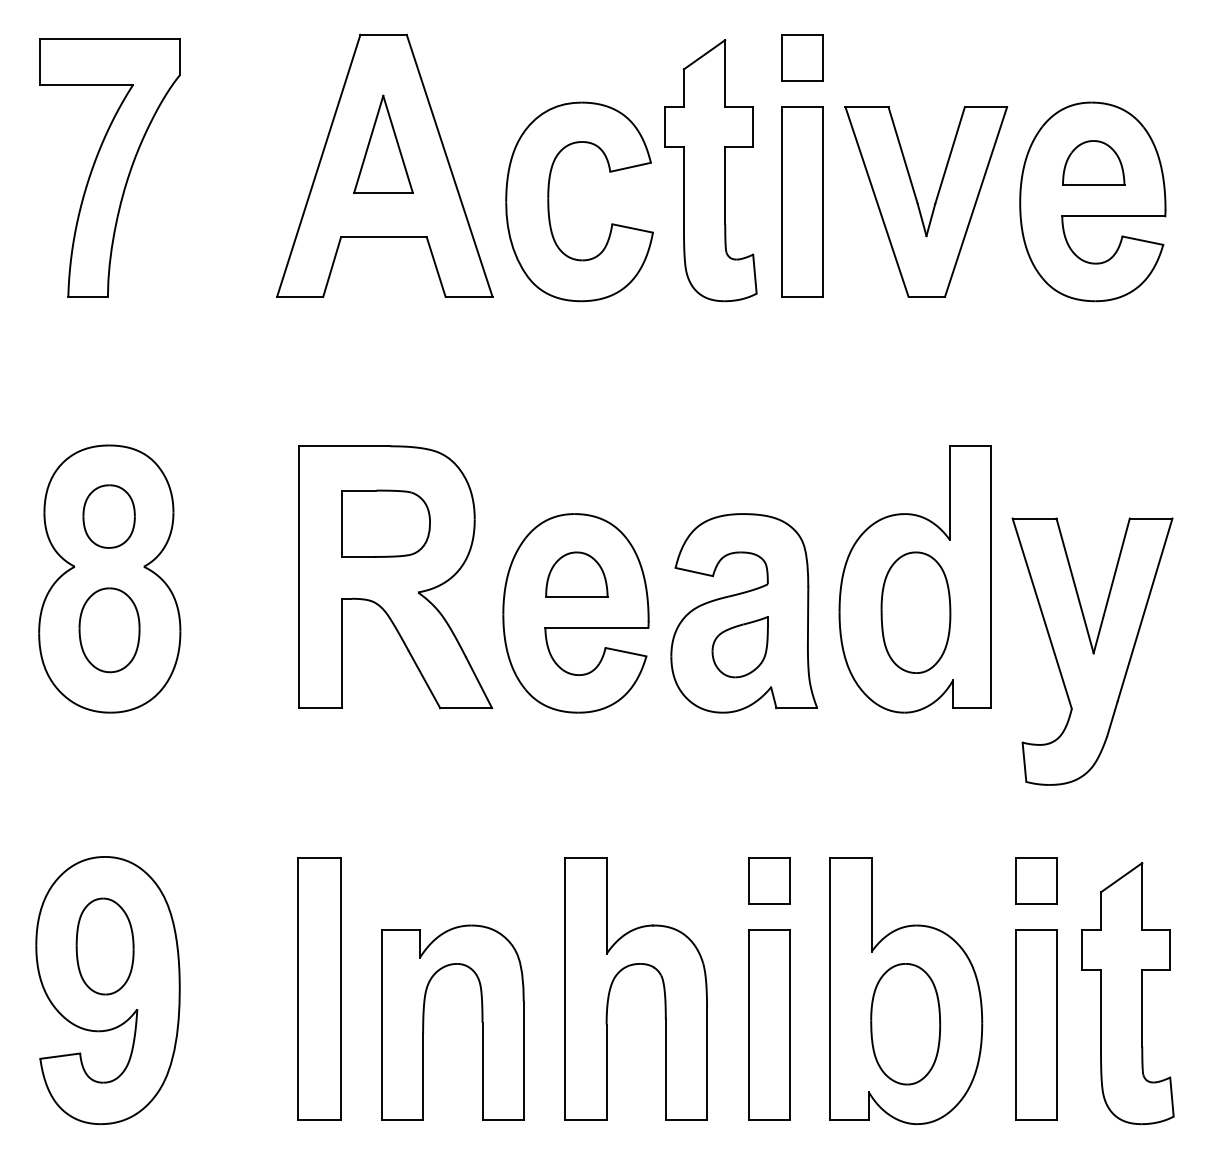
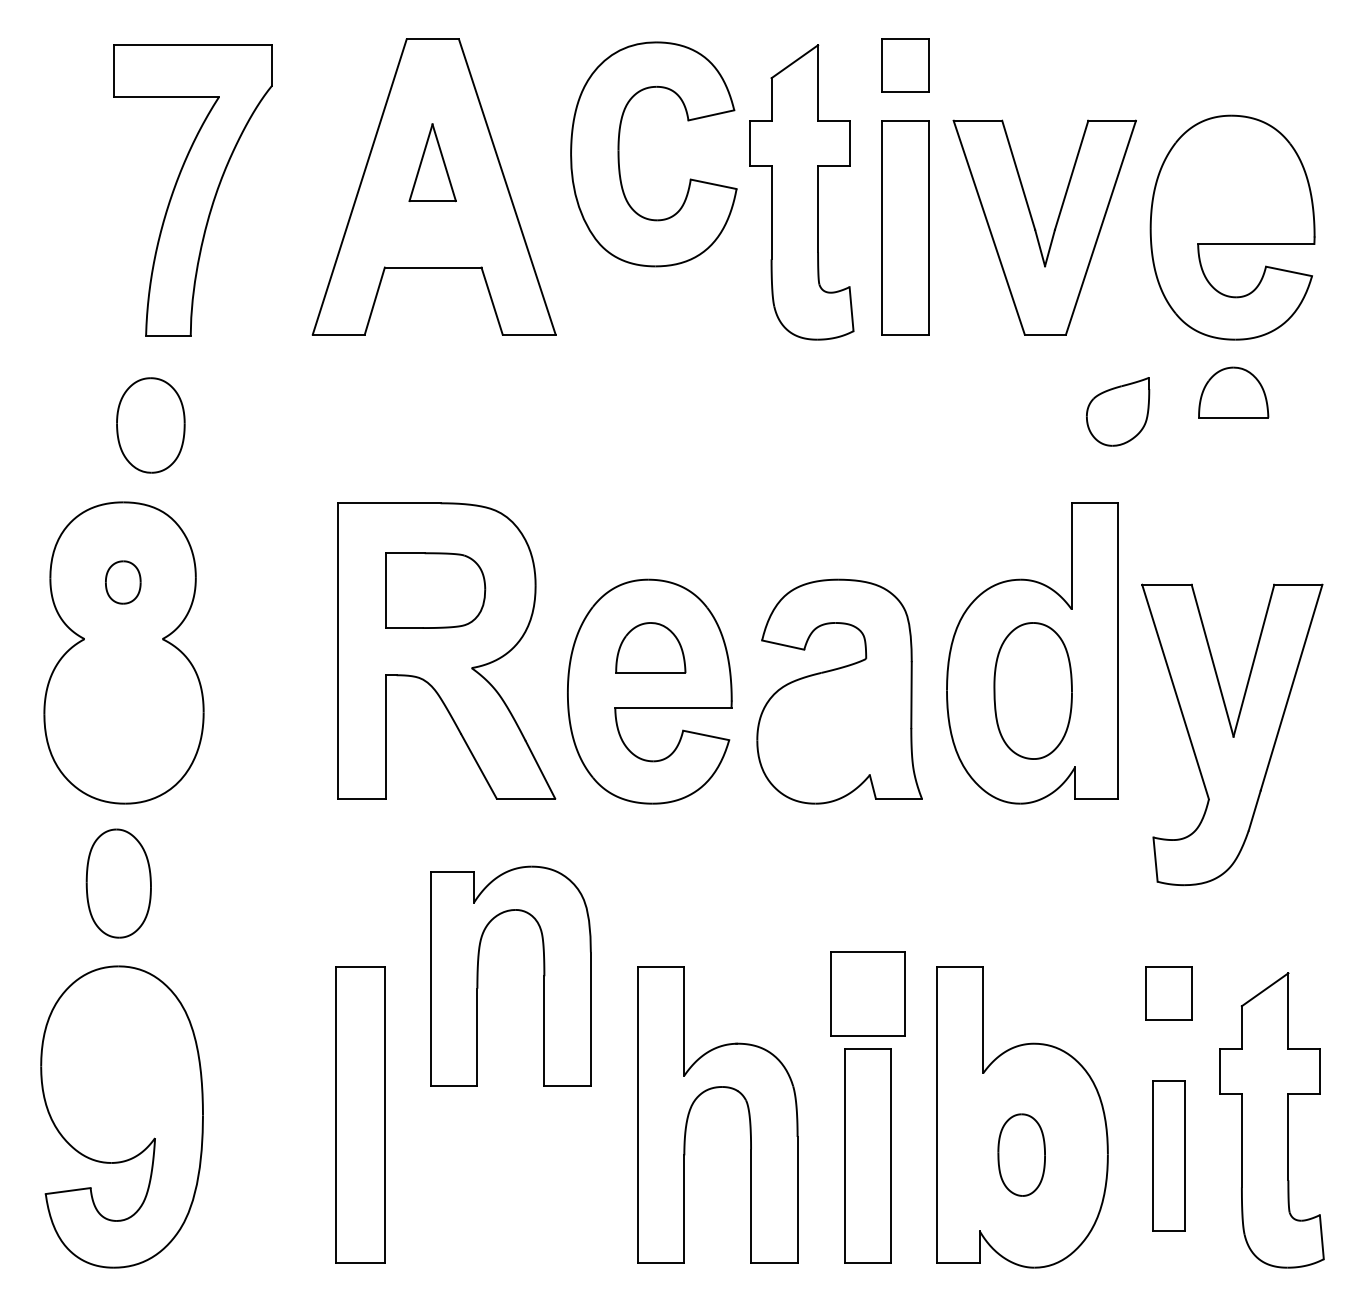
part: (383, 143) -> (432, 161), size x0.7
part: (1093, 162) -> (1233, 391), moved
part: (109, 167) -> (192, 190), moved
part: (549, 201) -> (619, 153), moved
part: (108, 516) -> (122, 582), size x0.6
part: (109, 630) -> (150, 425), moved
part: (739, 647) -> (1117, 412), moved
part: (769, 880) -> (868, 992), size x1.6
part: (104, 946) -> (118, 883), moved
part: (424, 1022) -> (478, 976), moved
part: (905, 1024) -> (1021, 1155), size x0.6
part: (1036, 1024) -> (1169, 1155), size x0.7

